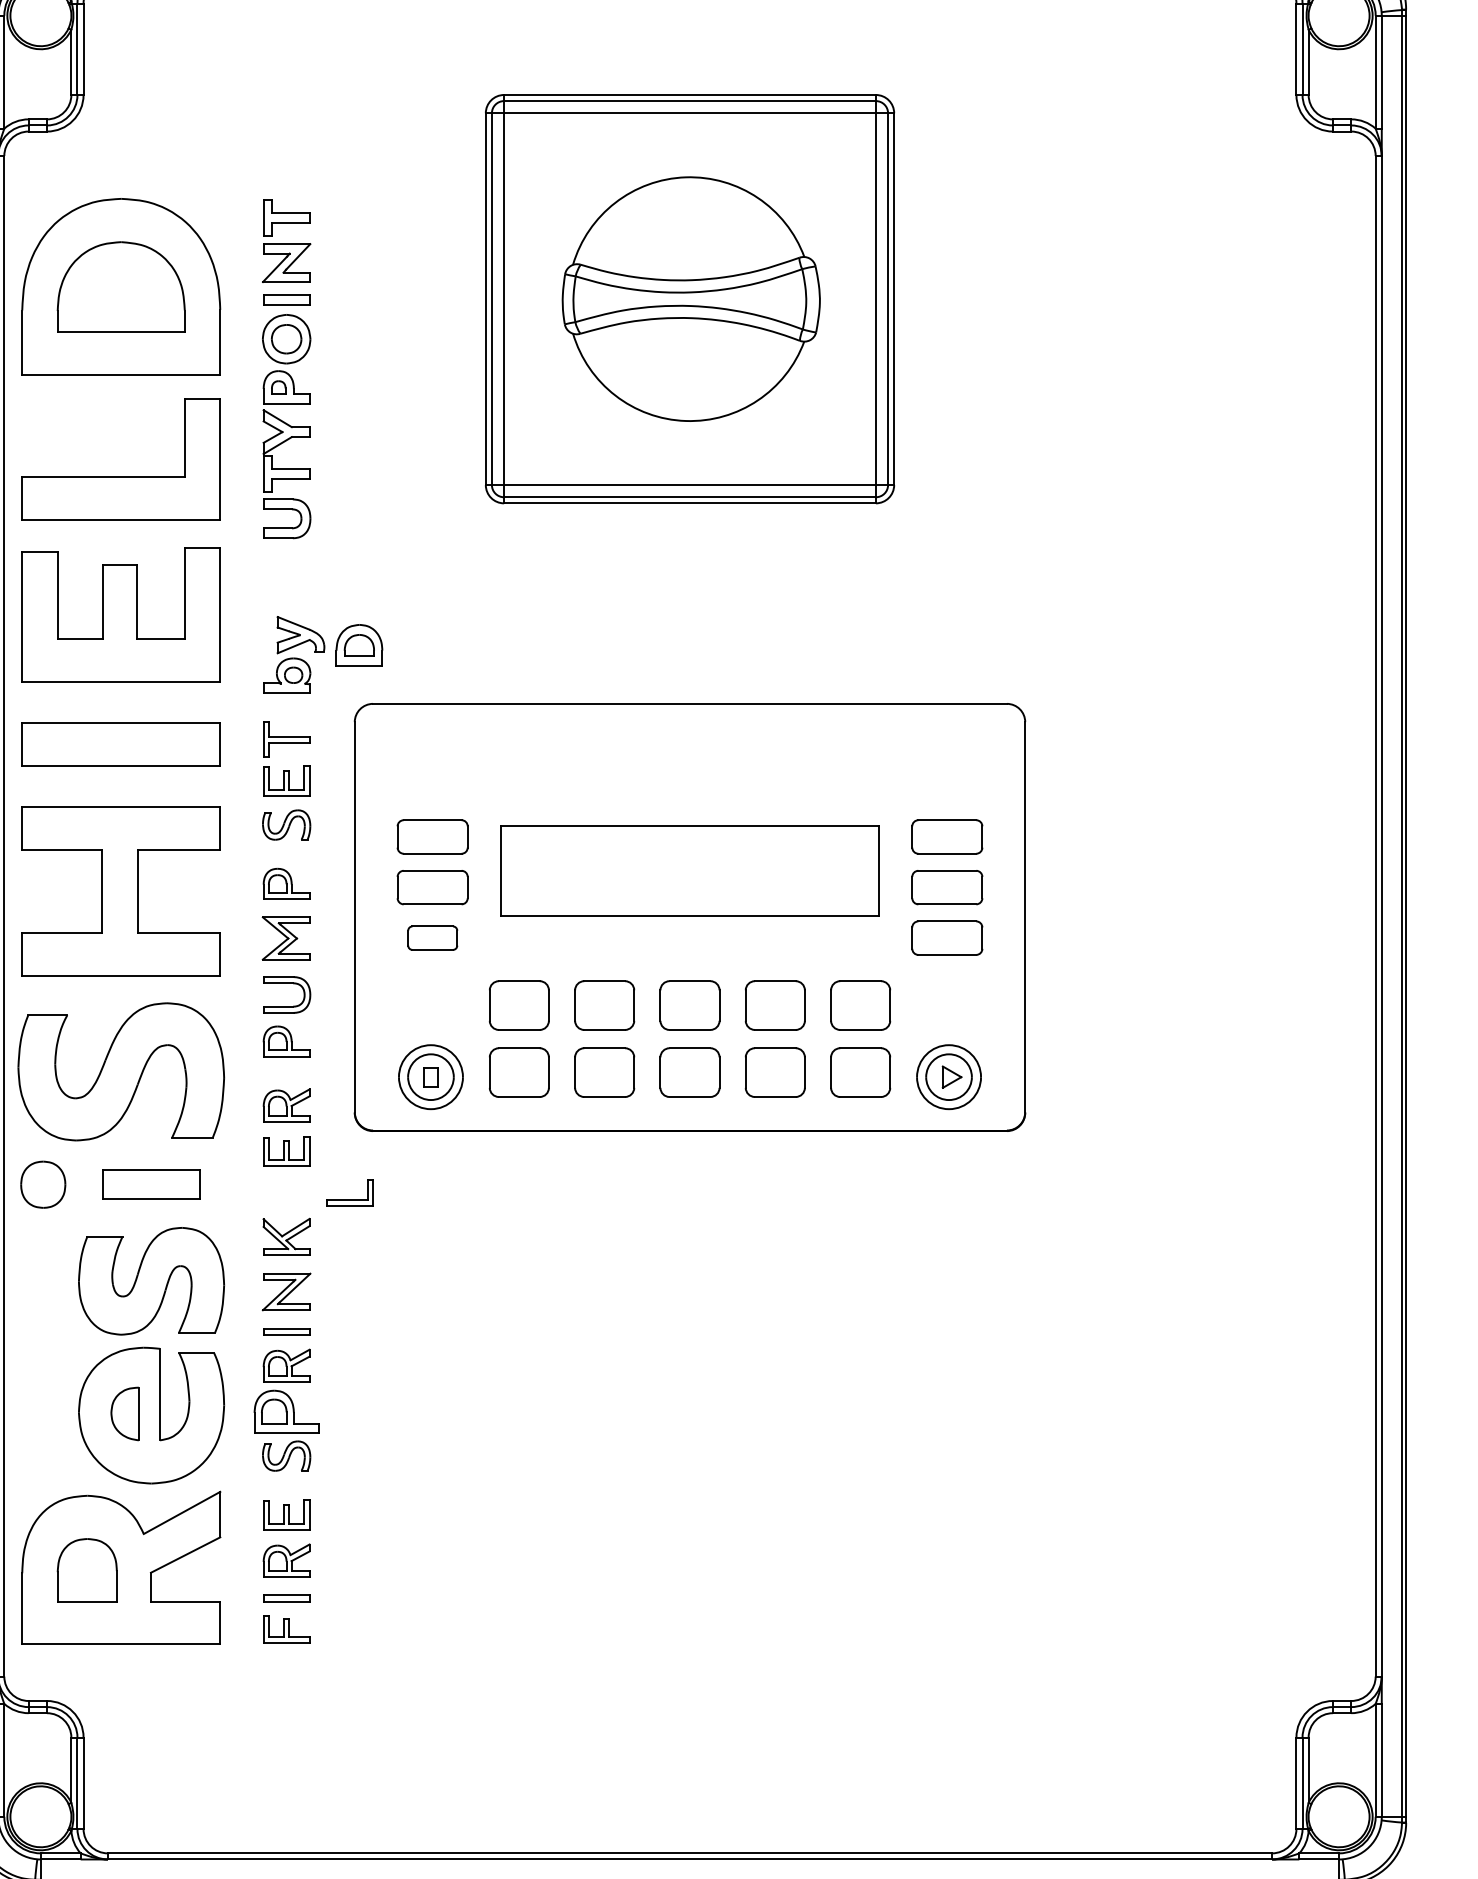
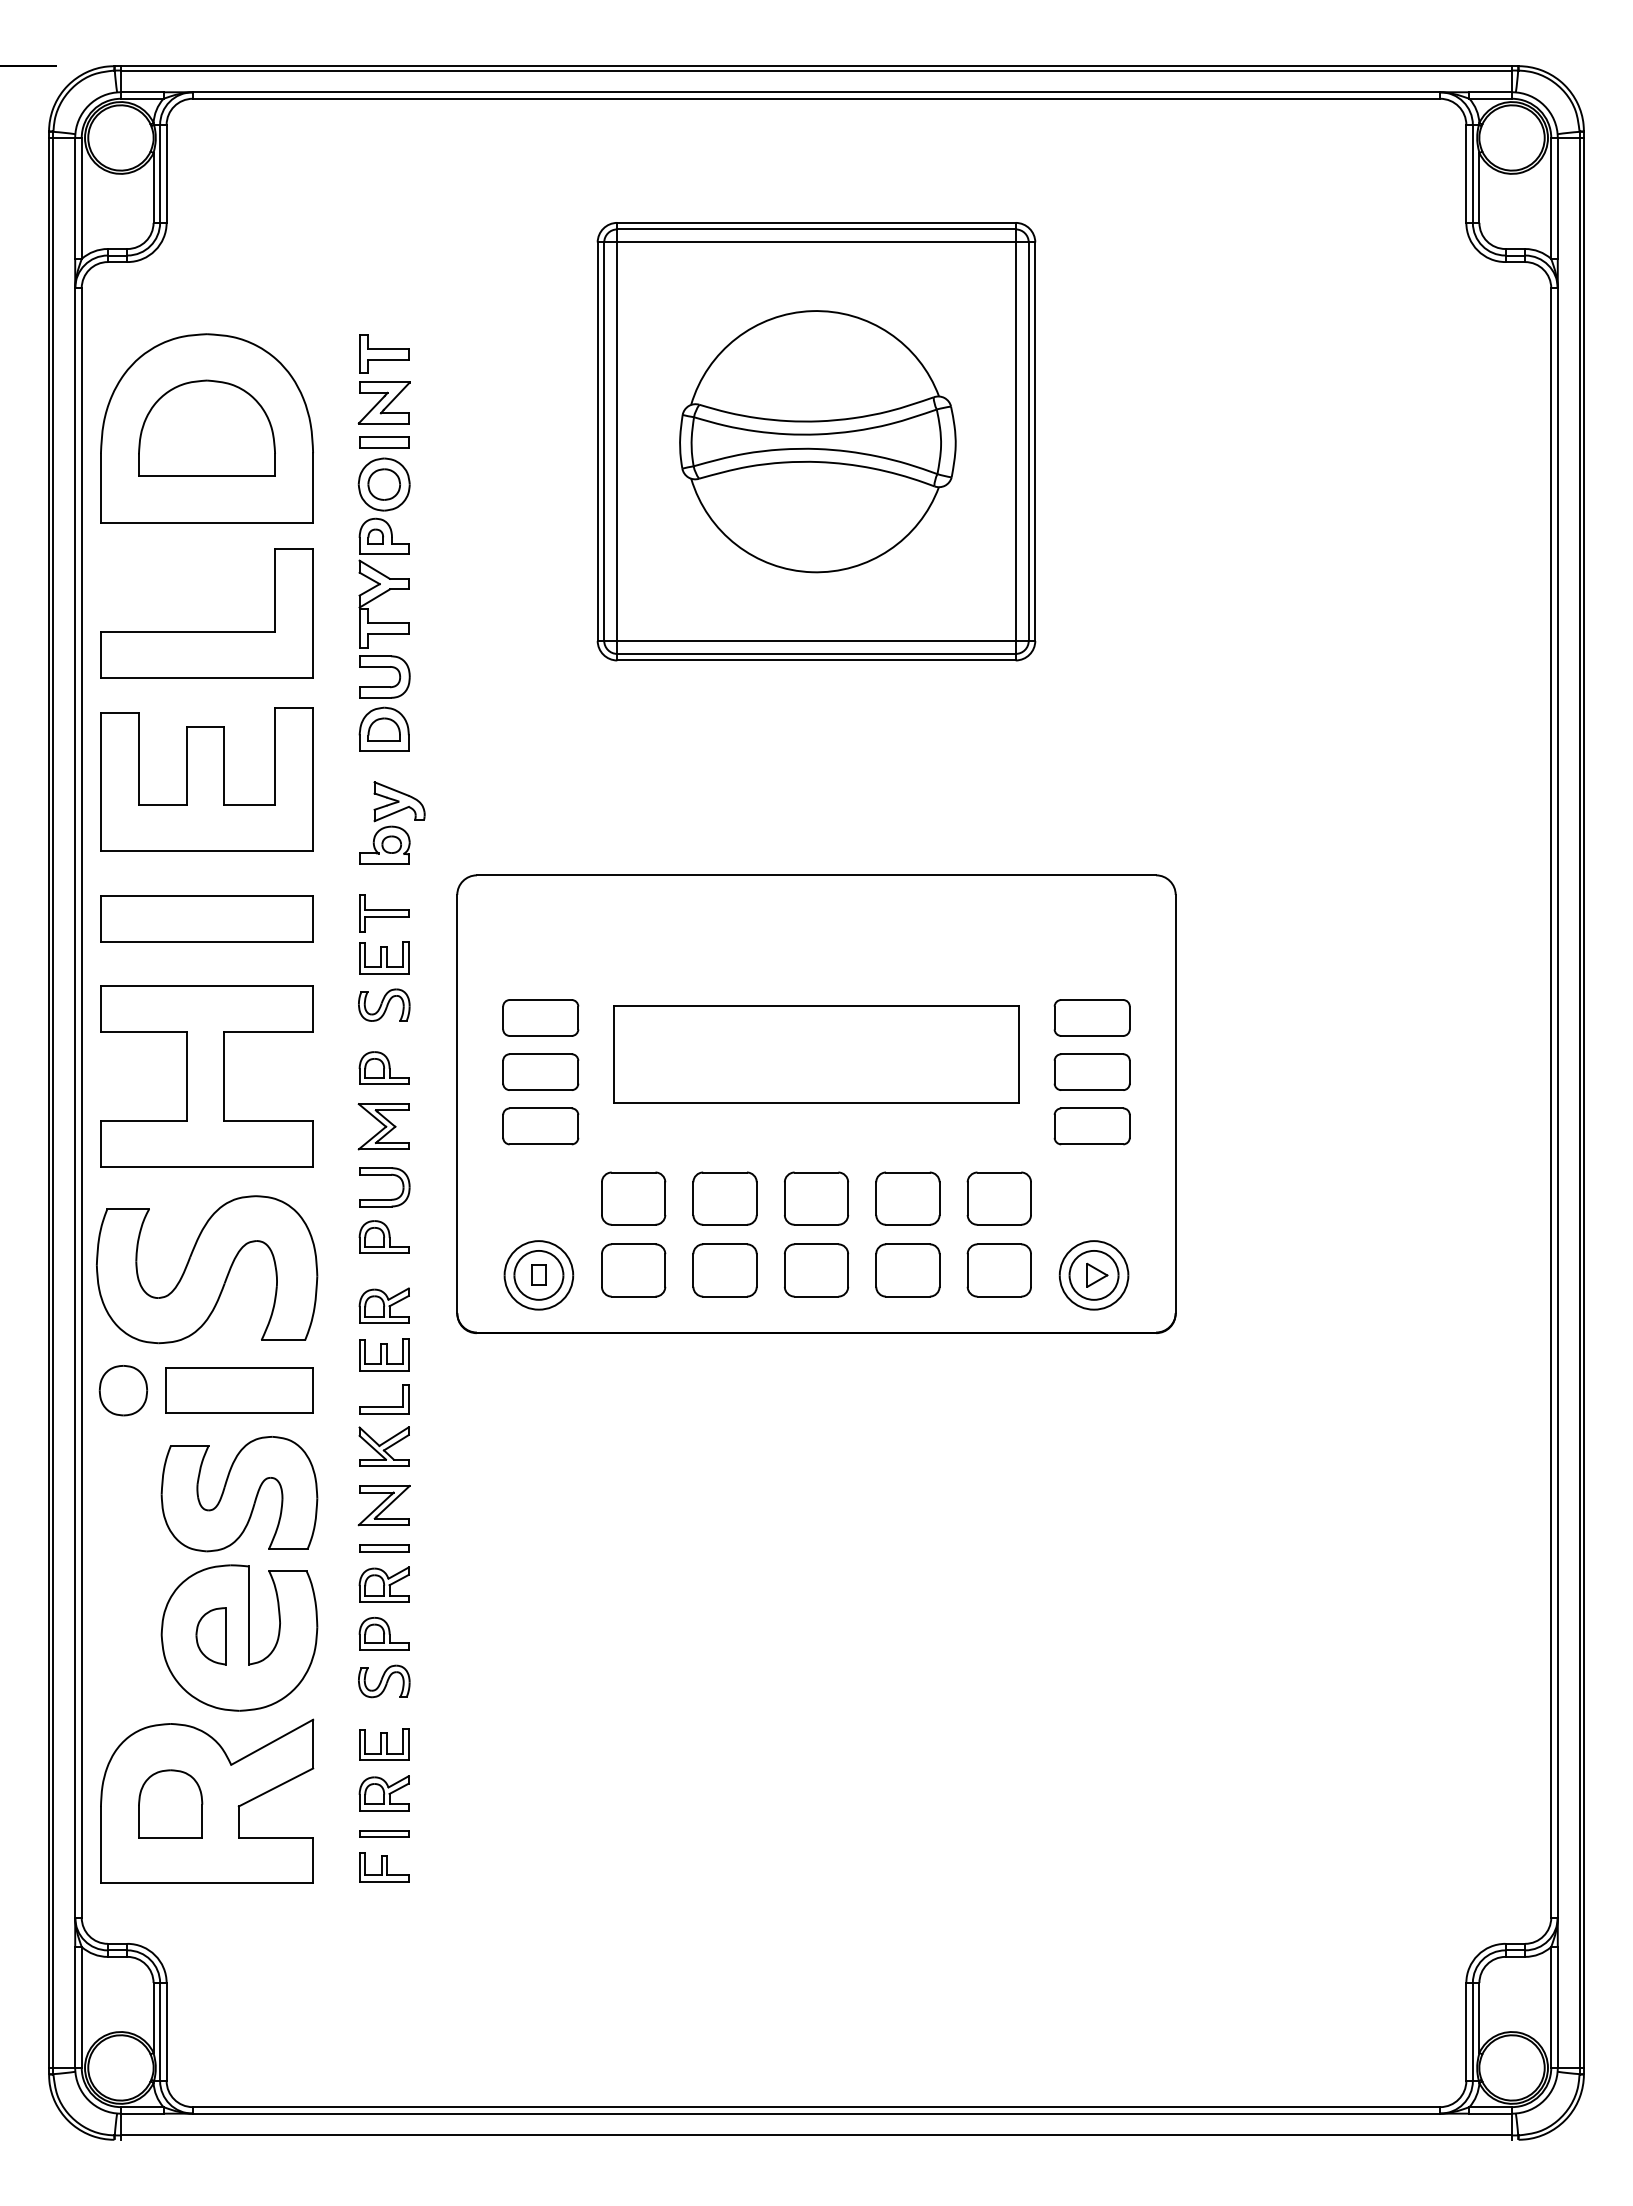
part: (358, 644) -> (383, 728), moved
part: (432, 938) -> (540, 1126), size x1.43
part: (151, 1184) -> (239, 1390), size x1.43
part: (350, 1199) -> (384, 1406), moved
part: (285, 1411) -> (383, 1633), size x0.71

